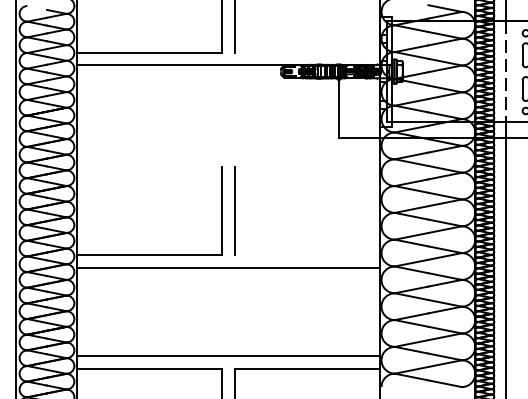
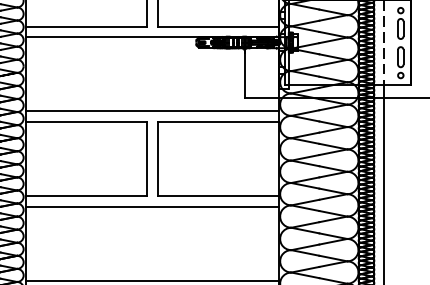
line: (307, 52) -> (218, 26), added
line: (228, 153) -> (152, 111), added
line: (149, 166) -> (86, 121), added
line: (307, 166) -> (218, 121), added
line: (307, 255) -> (218, 196), added

